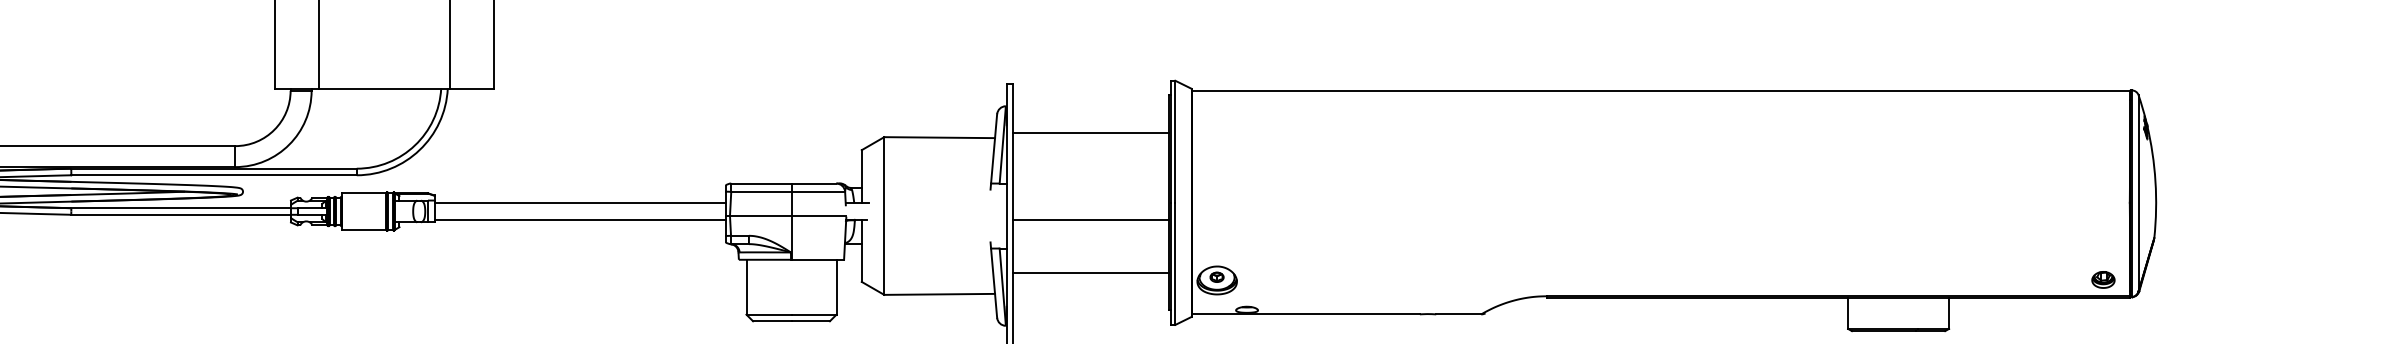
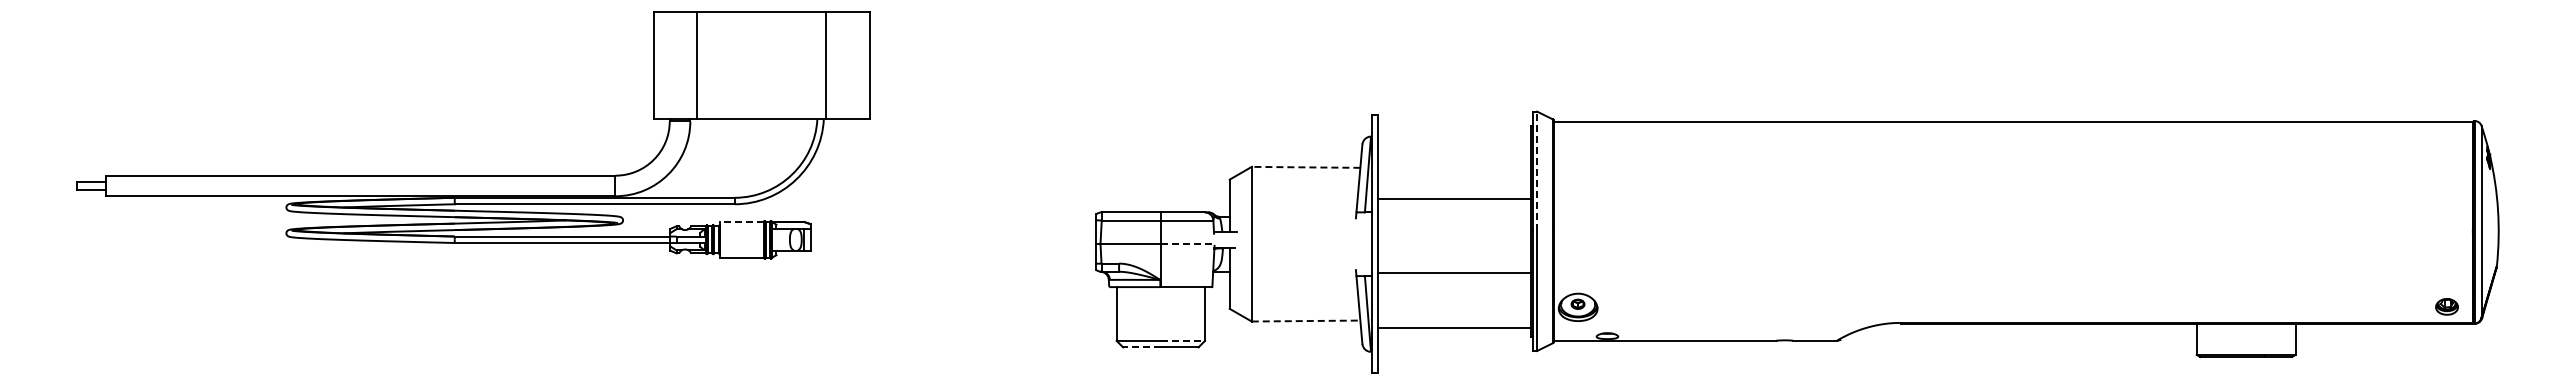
line: (1091, 132) -> (1454, 199), moved
line: (939, 137) -> (1305, 167), solid -> dashed
line: (1175, 141) -> (1537, 171), solid -> dashed
line: (364, 192) -> (742, 221), solid -> dashed
line: (580, 203) -> (953, 231), removed
line: (818, 216) -> (1187, 244), solid -> dashed
line: (580, 219) -> (953, 247), removed
line: (1091, 219) -> (1454, 272), moved
line: (1091, 273) -> (1454, 328), moved
line: (940, 294) -> (1306, 321), solid -> dashed
line: (814, 314) -> (1183, 340), solid -> dashed
line: (771, 321) -> (1141, 347), solid -> dashed

